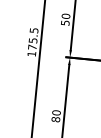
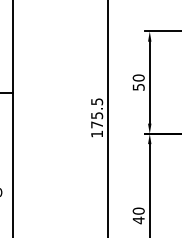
text: (55, 119) -> (138, 220), 80 -> 40

